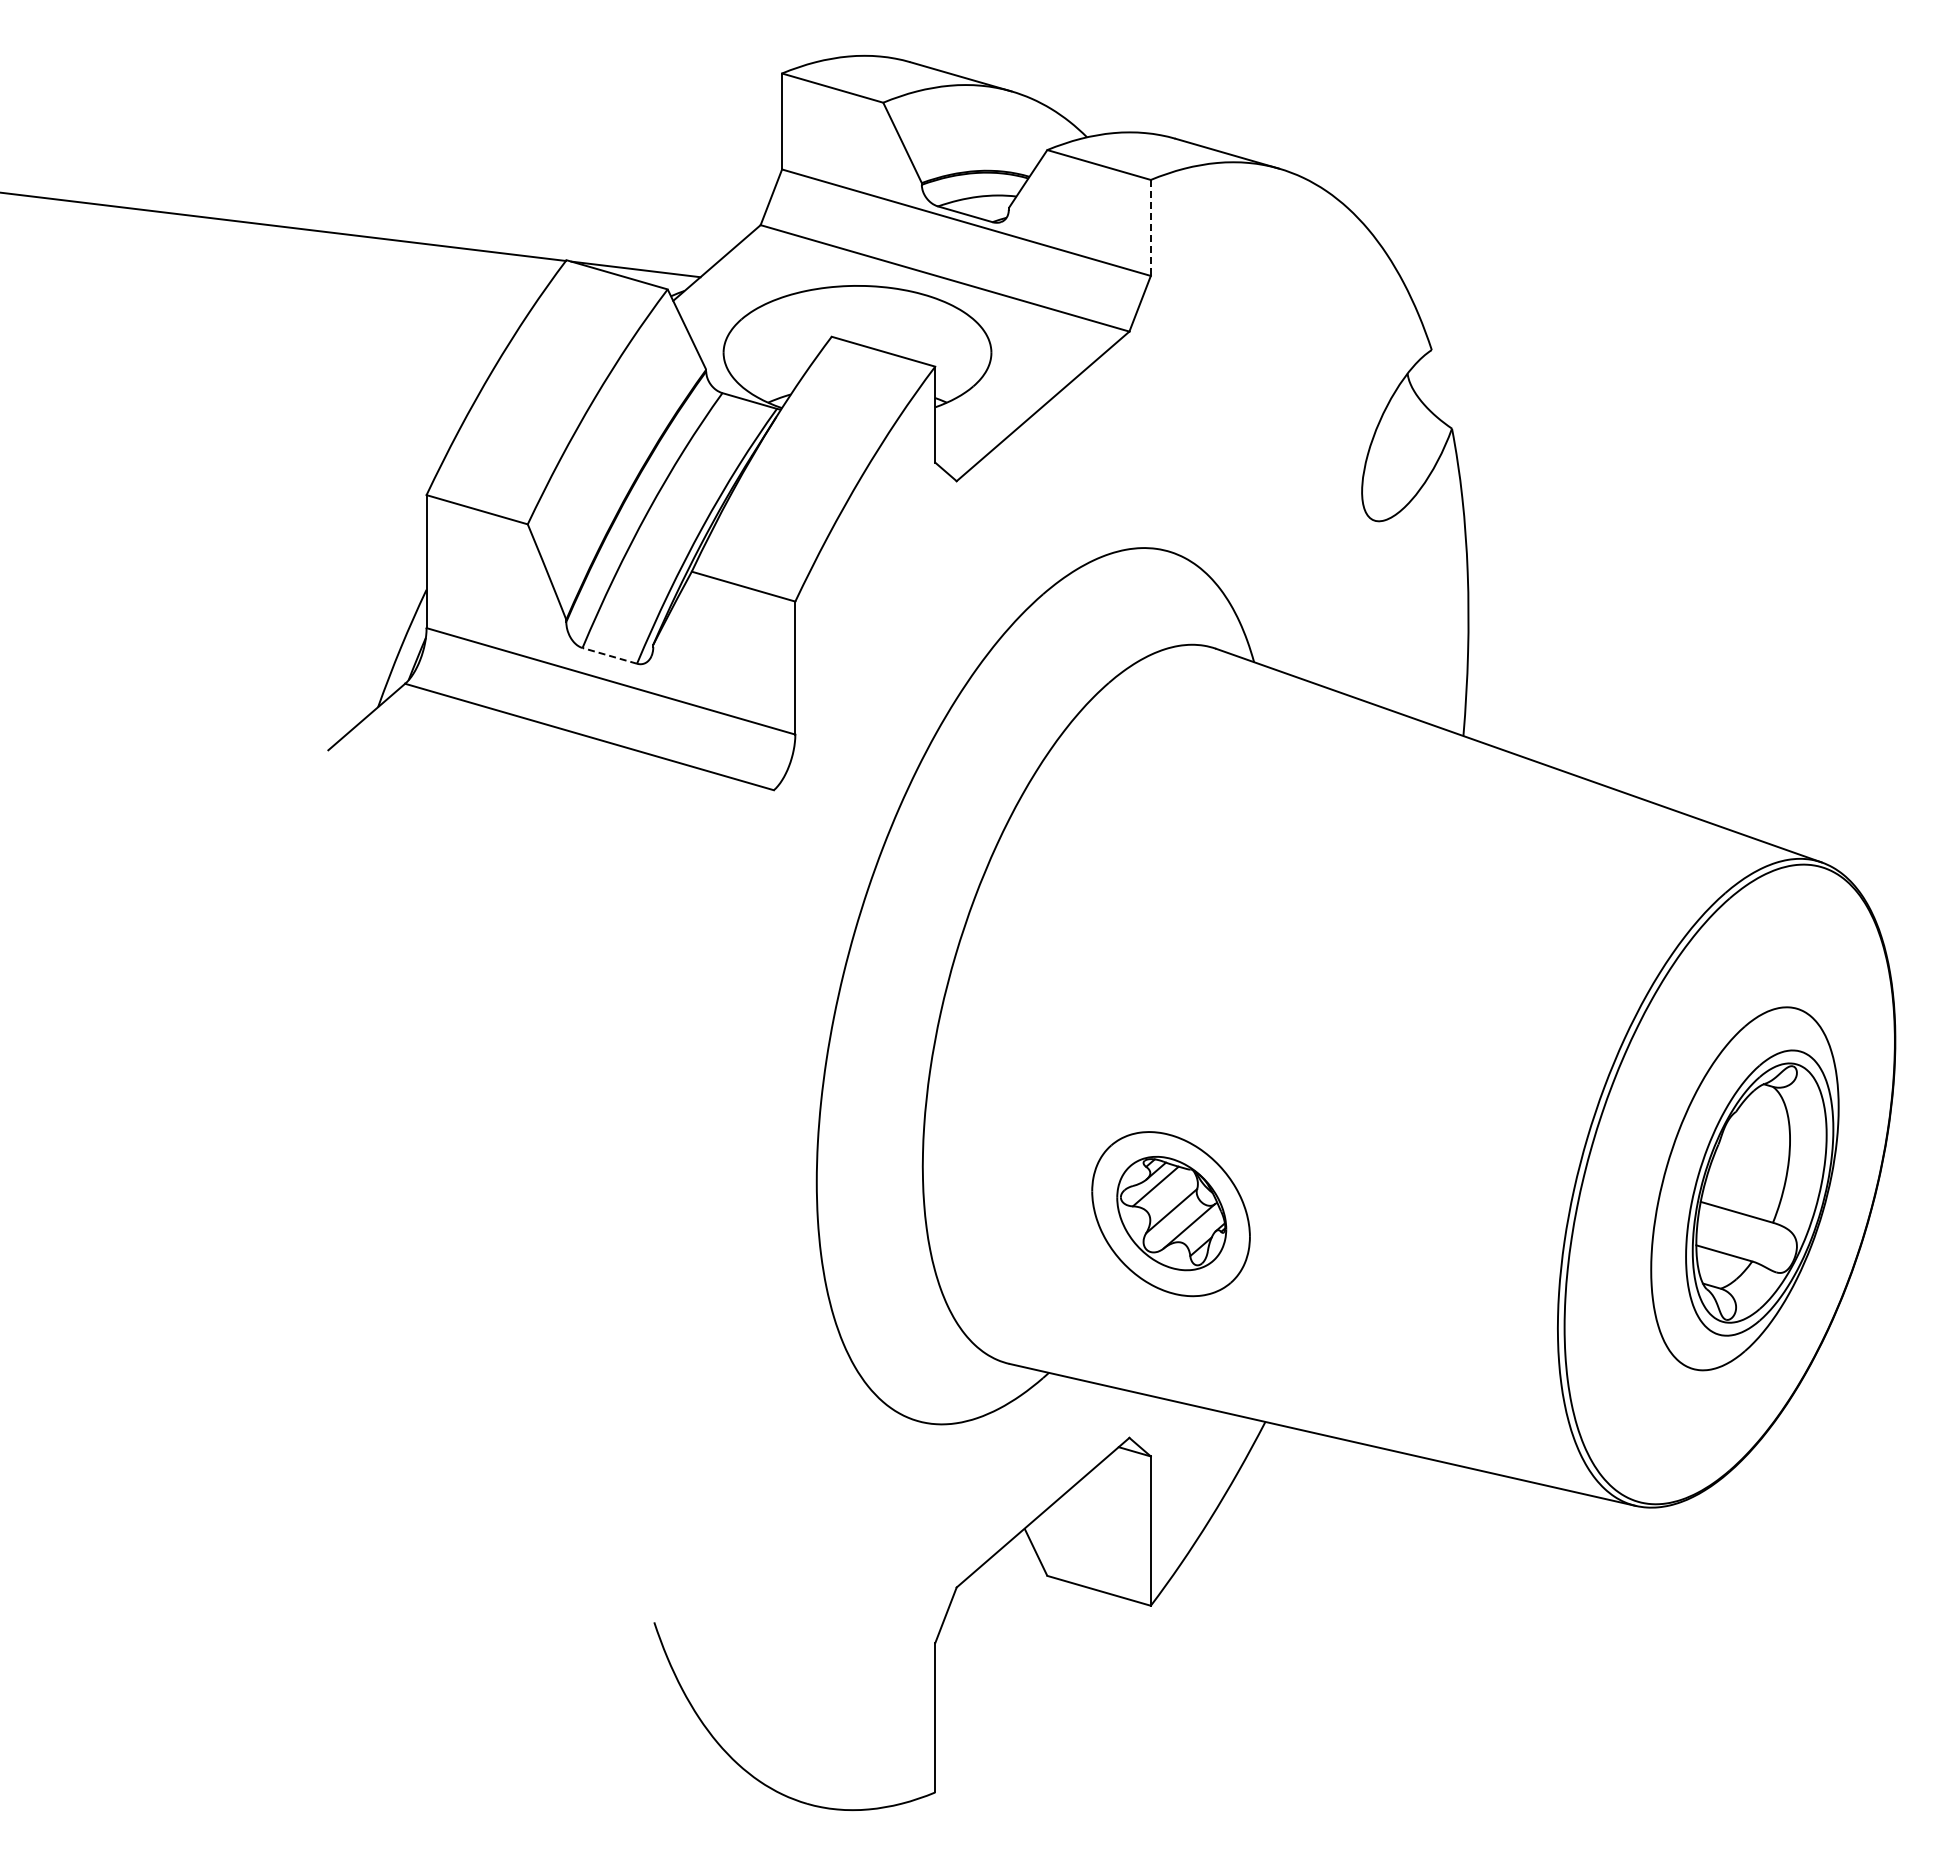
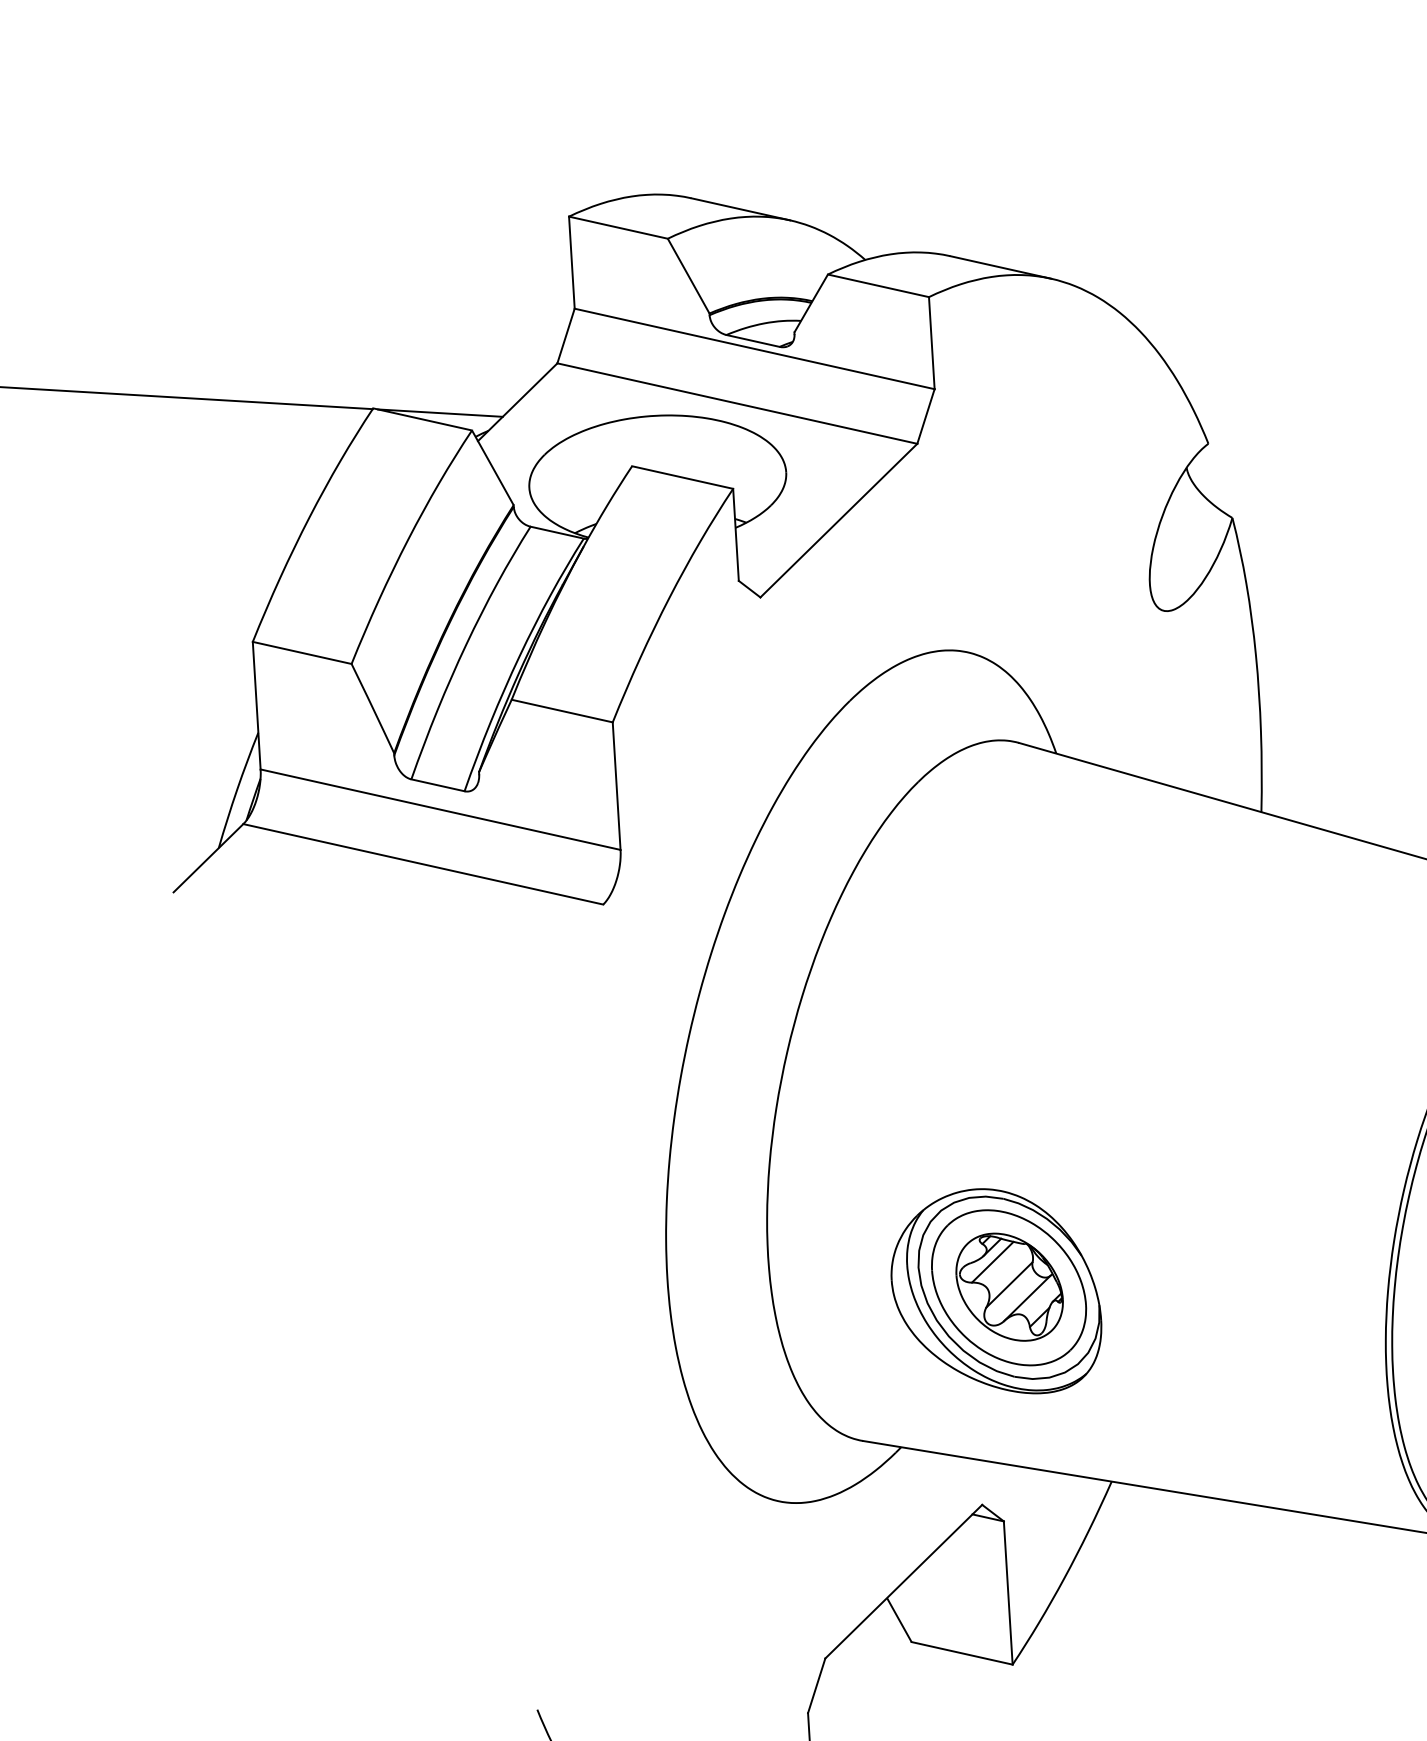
line: (1150, 227) -> (931, 342), dashed -> solid
line: (609, 655) -> (437, 784), dashed -> solid
part: (1156, 1217) -> (995, 1291), added

